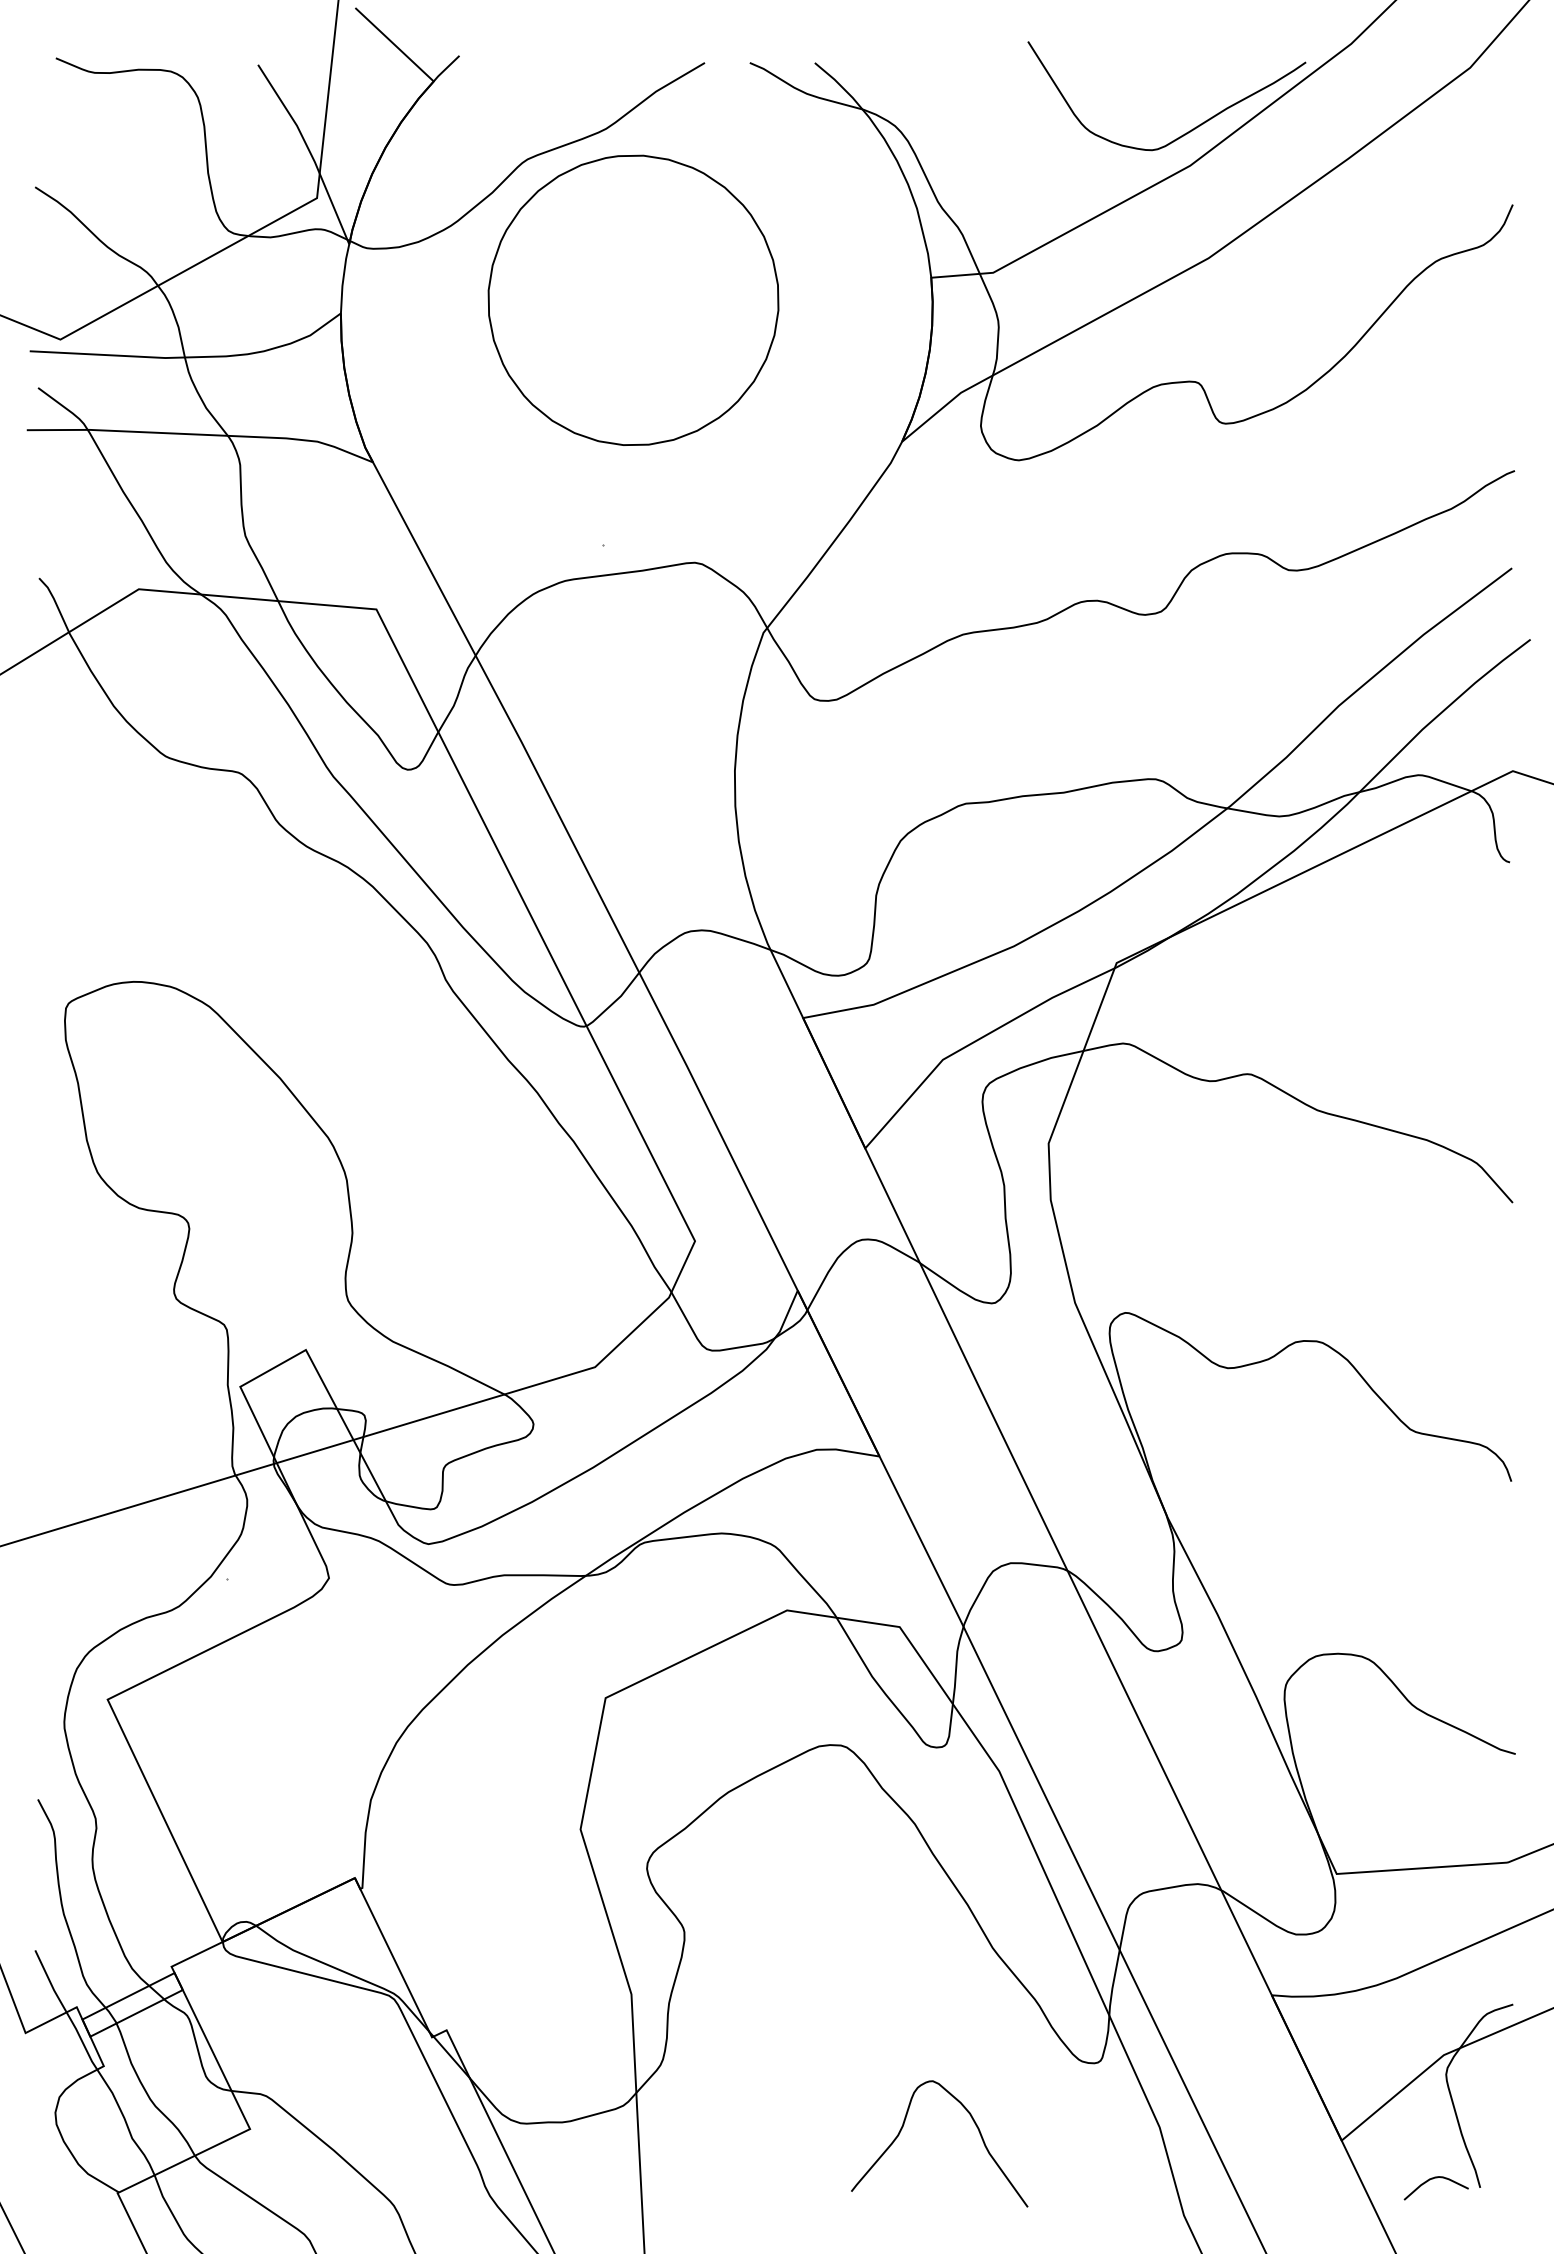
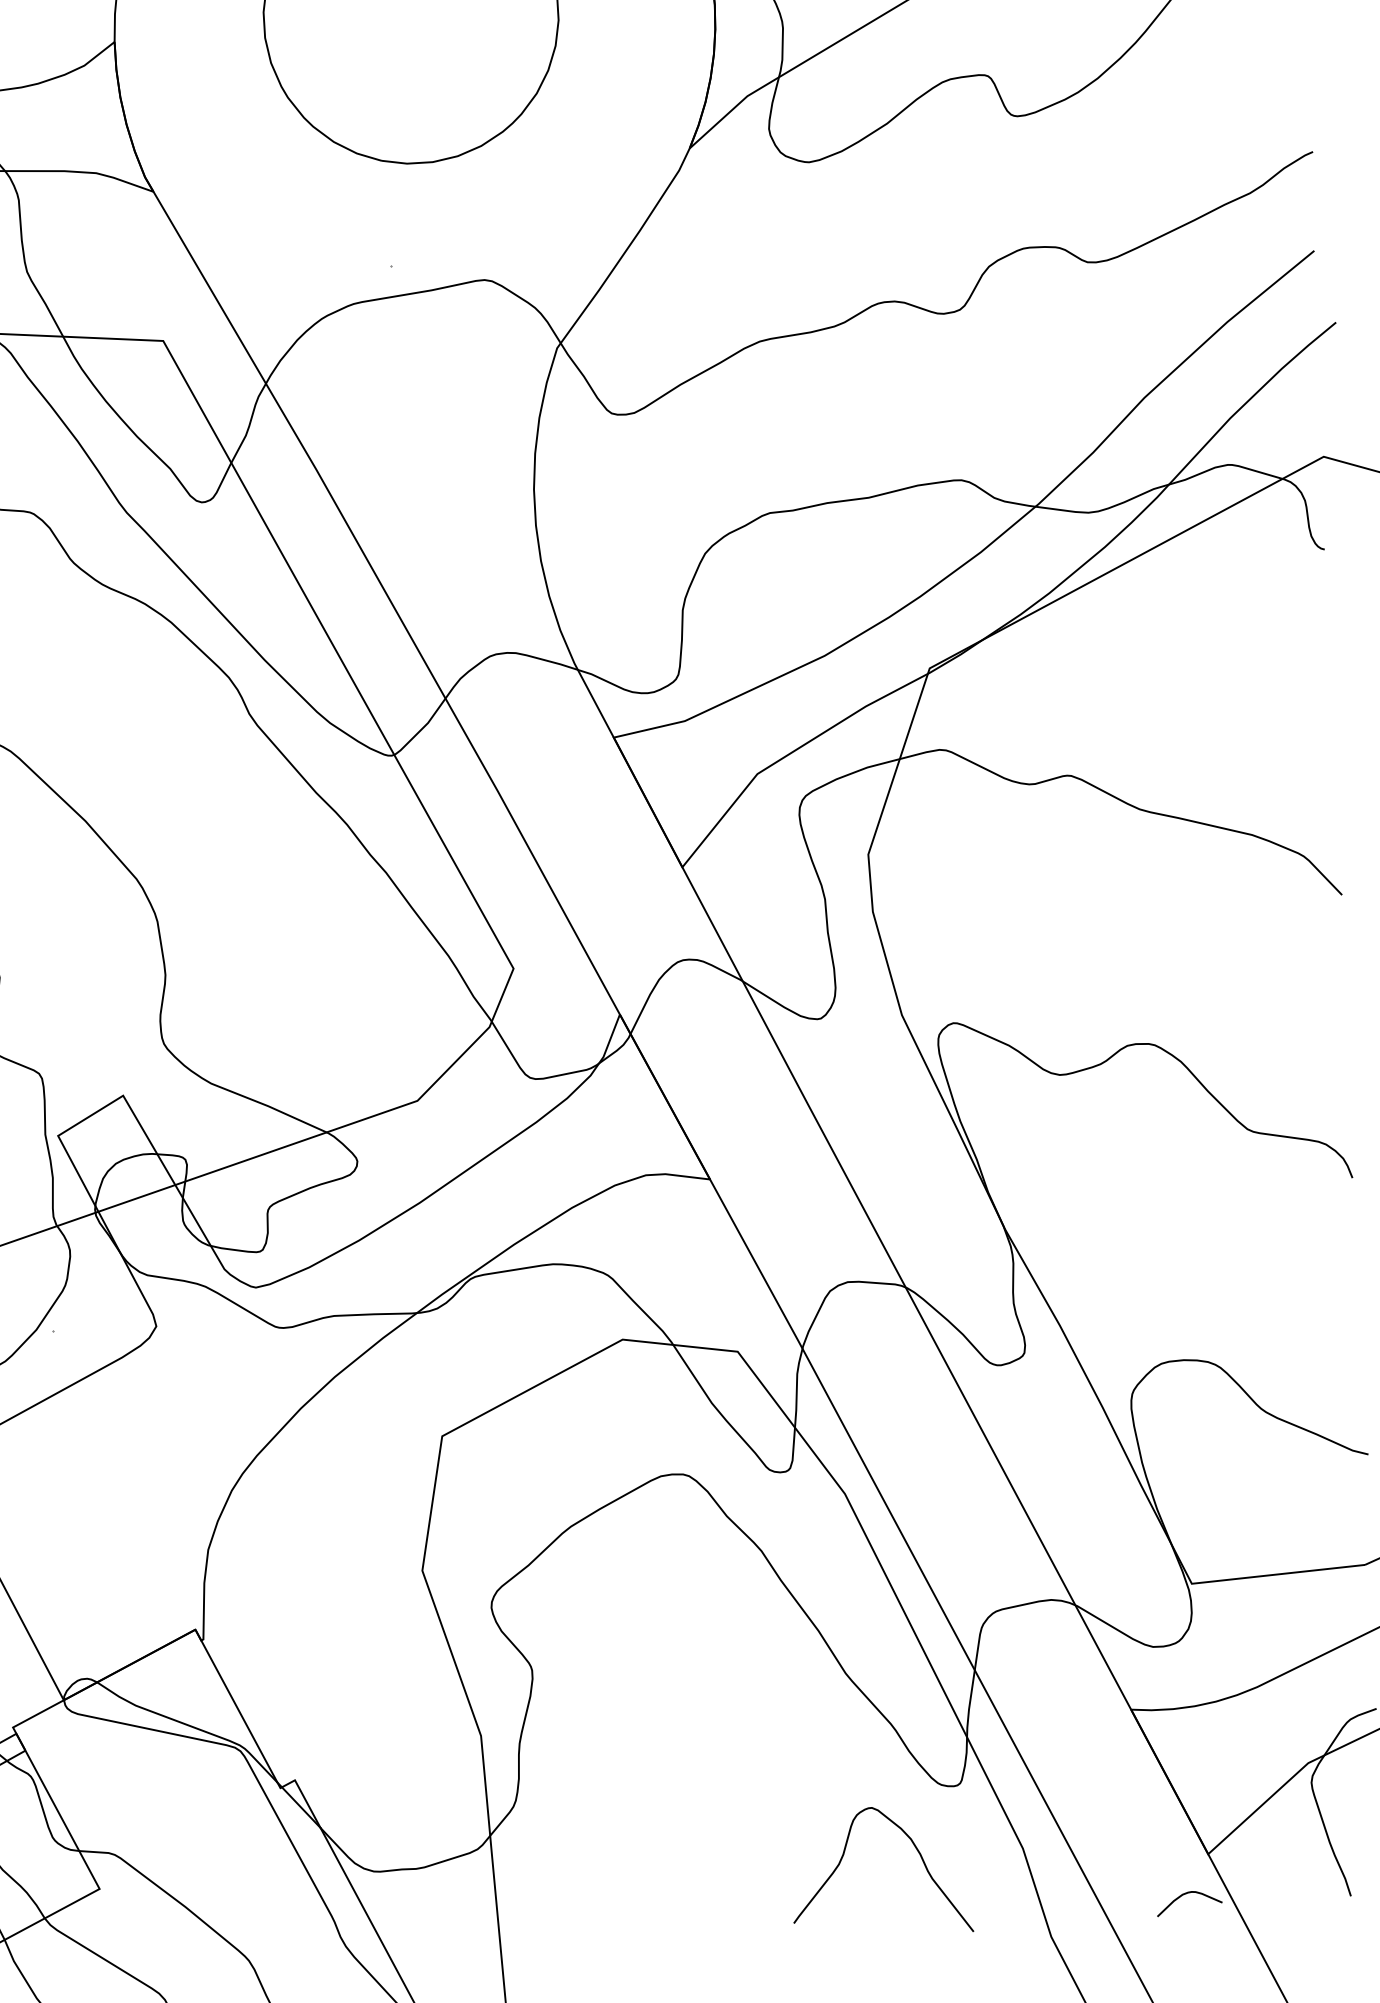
curve: (903, 2127) -> (844, 1856), moved
curve: (1433, 2179) -> (1186, 1894), moved

